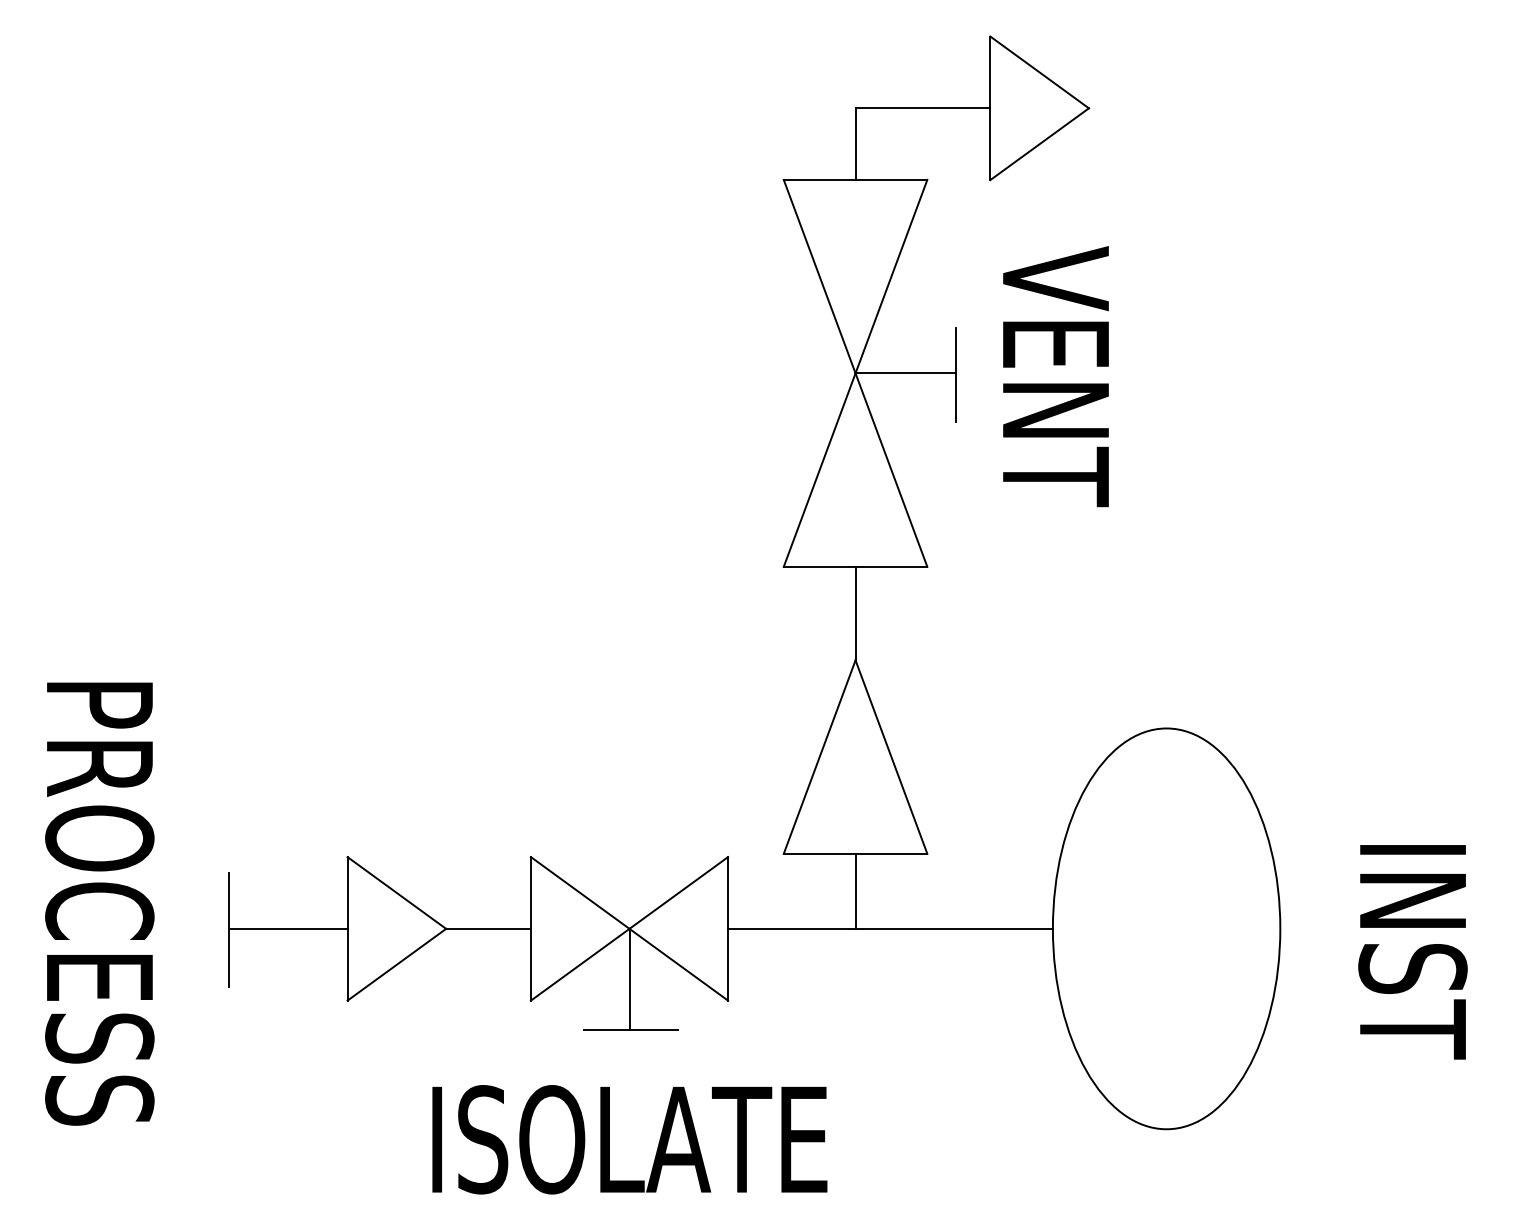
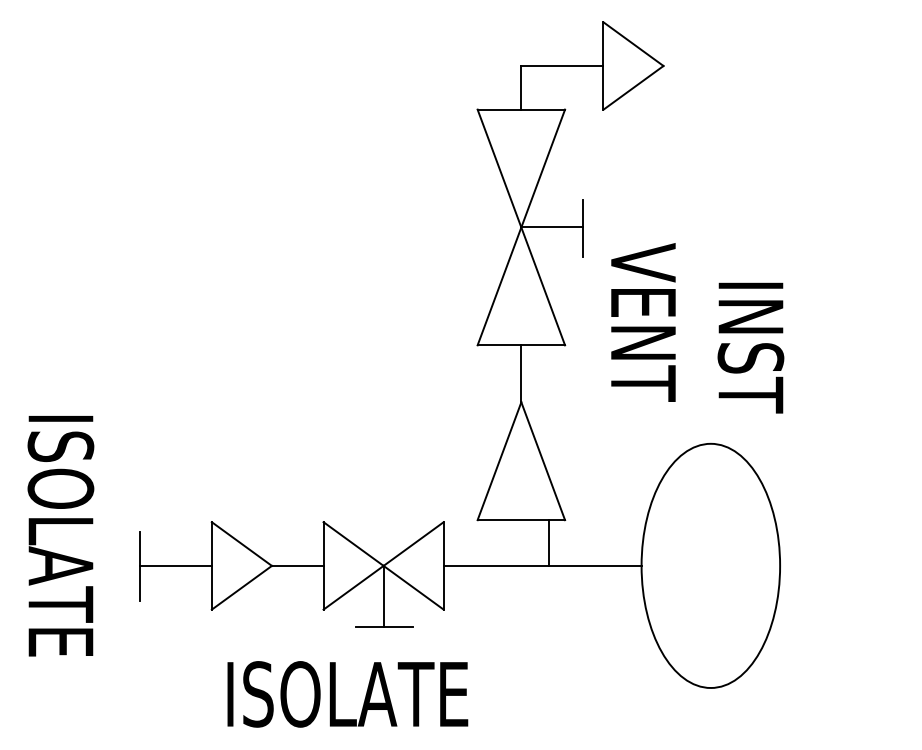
text: (1056, 376) -> (643, 322), moved
line: (855, 890) -> (549, 542), moved
text: (99, 908) -> (60, 553), PROCESS -> ISOLATE
text: (1412, 951) -> (750, 347), moved
text: (629, 1139) -> (347, 694), moved

